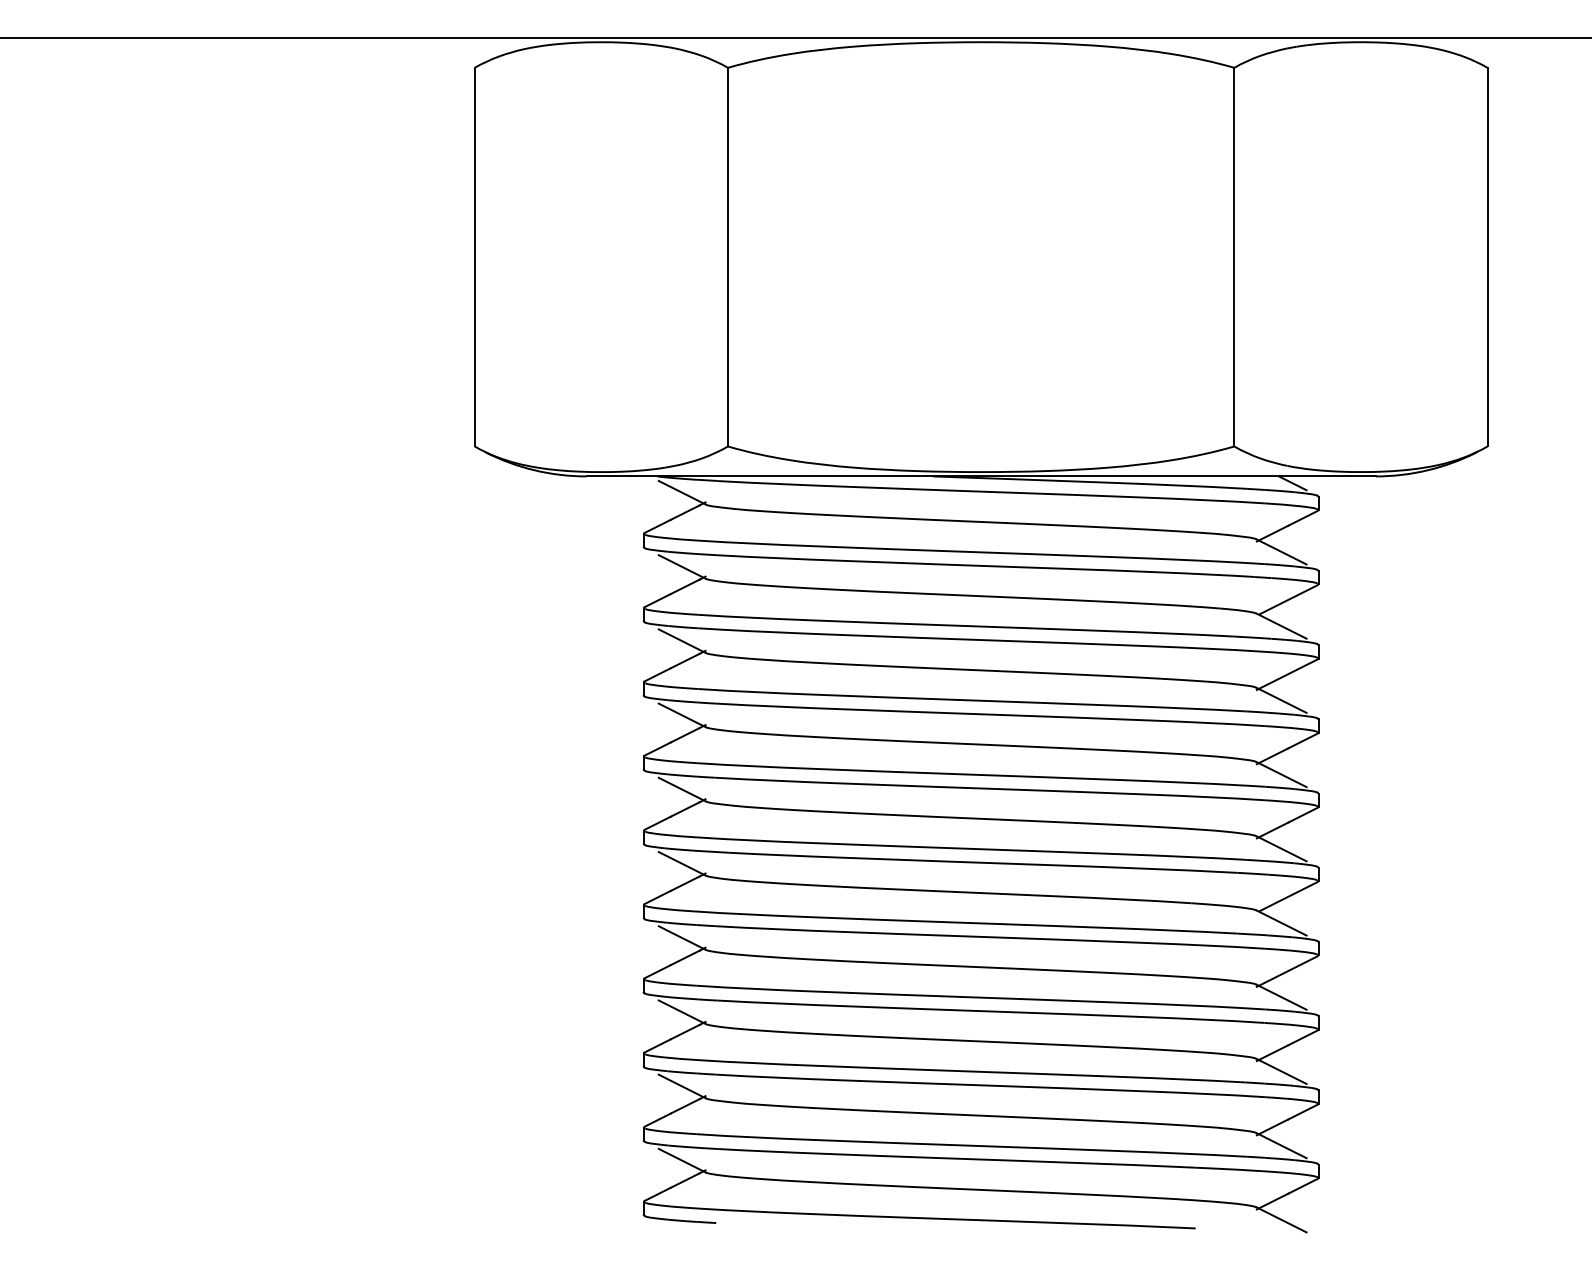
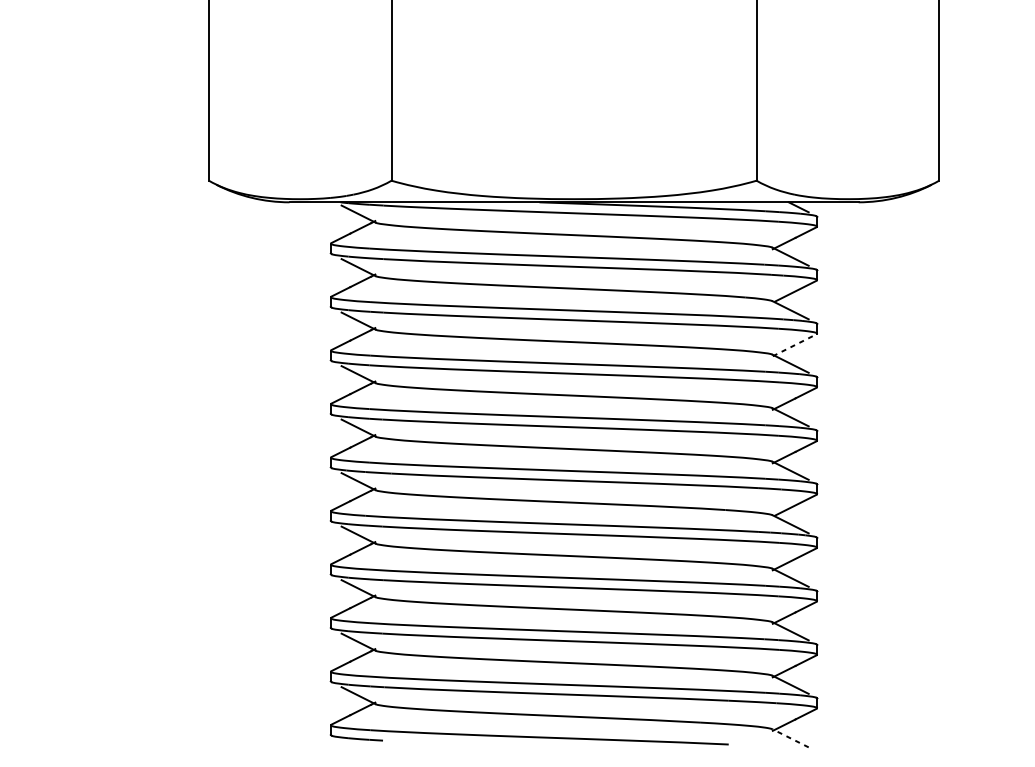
line: (1287, 674) -> (794, 345), solid -> dashed
line: (1281, 1219) -> (790, 738), solid -> dashed

